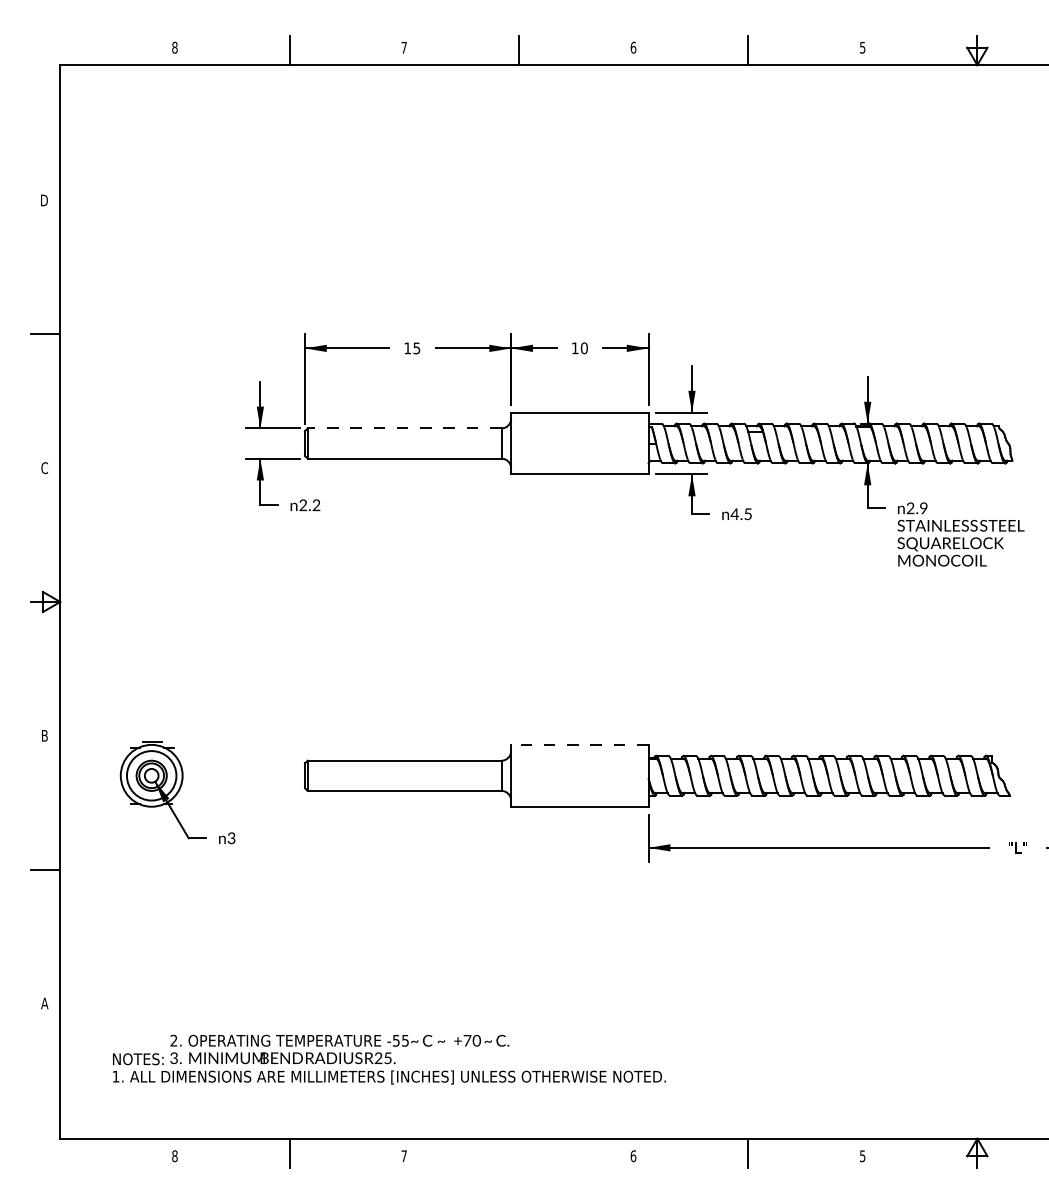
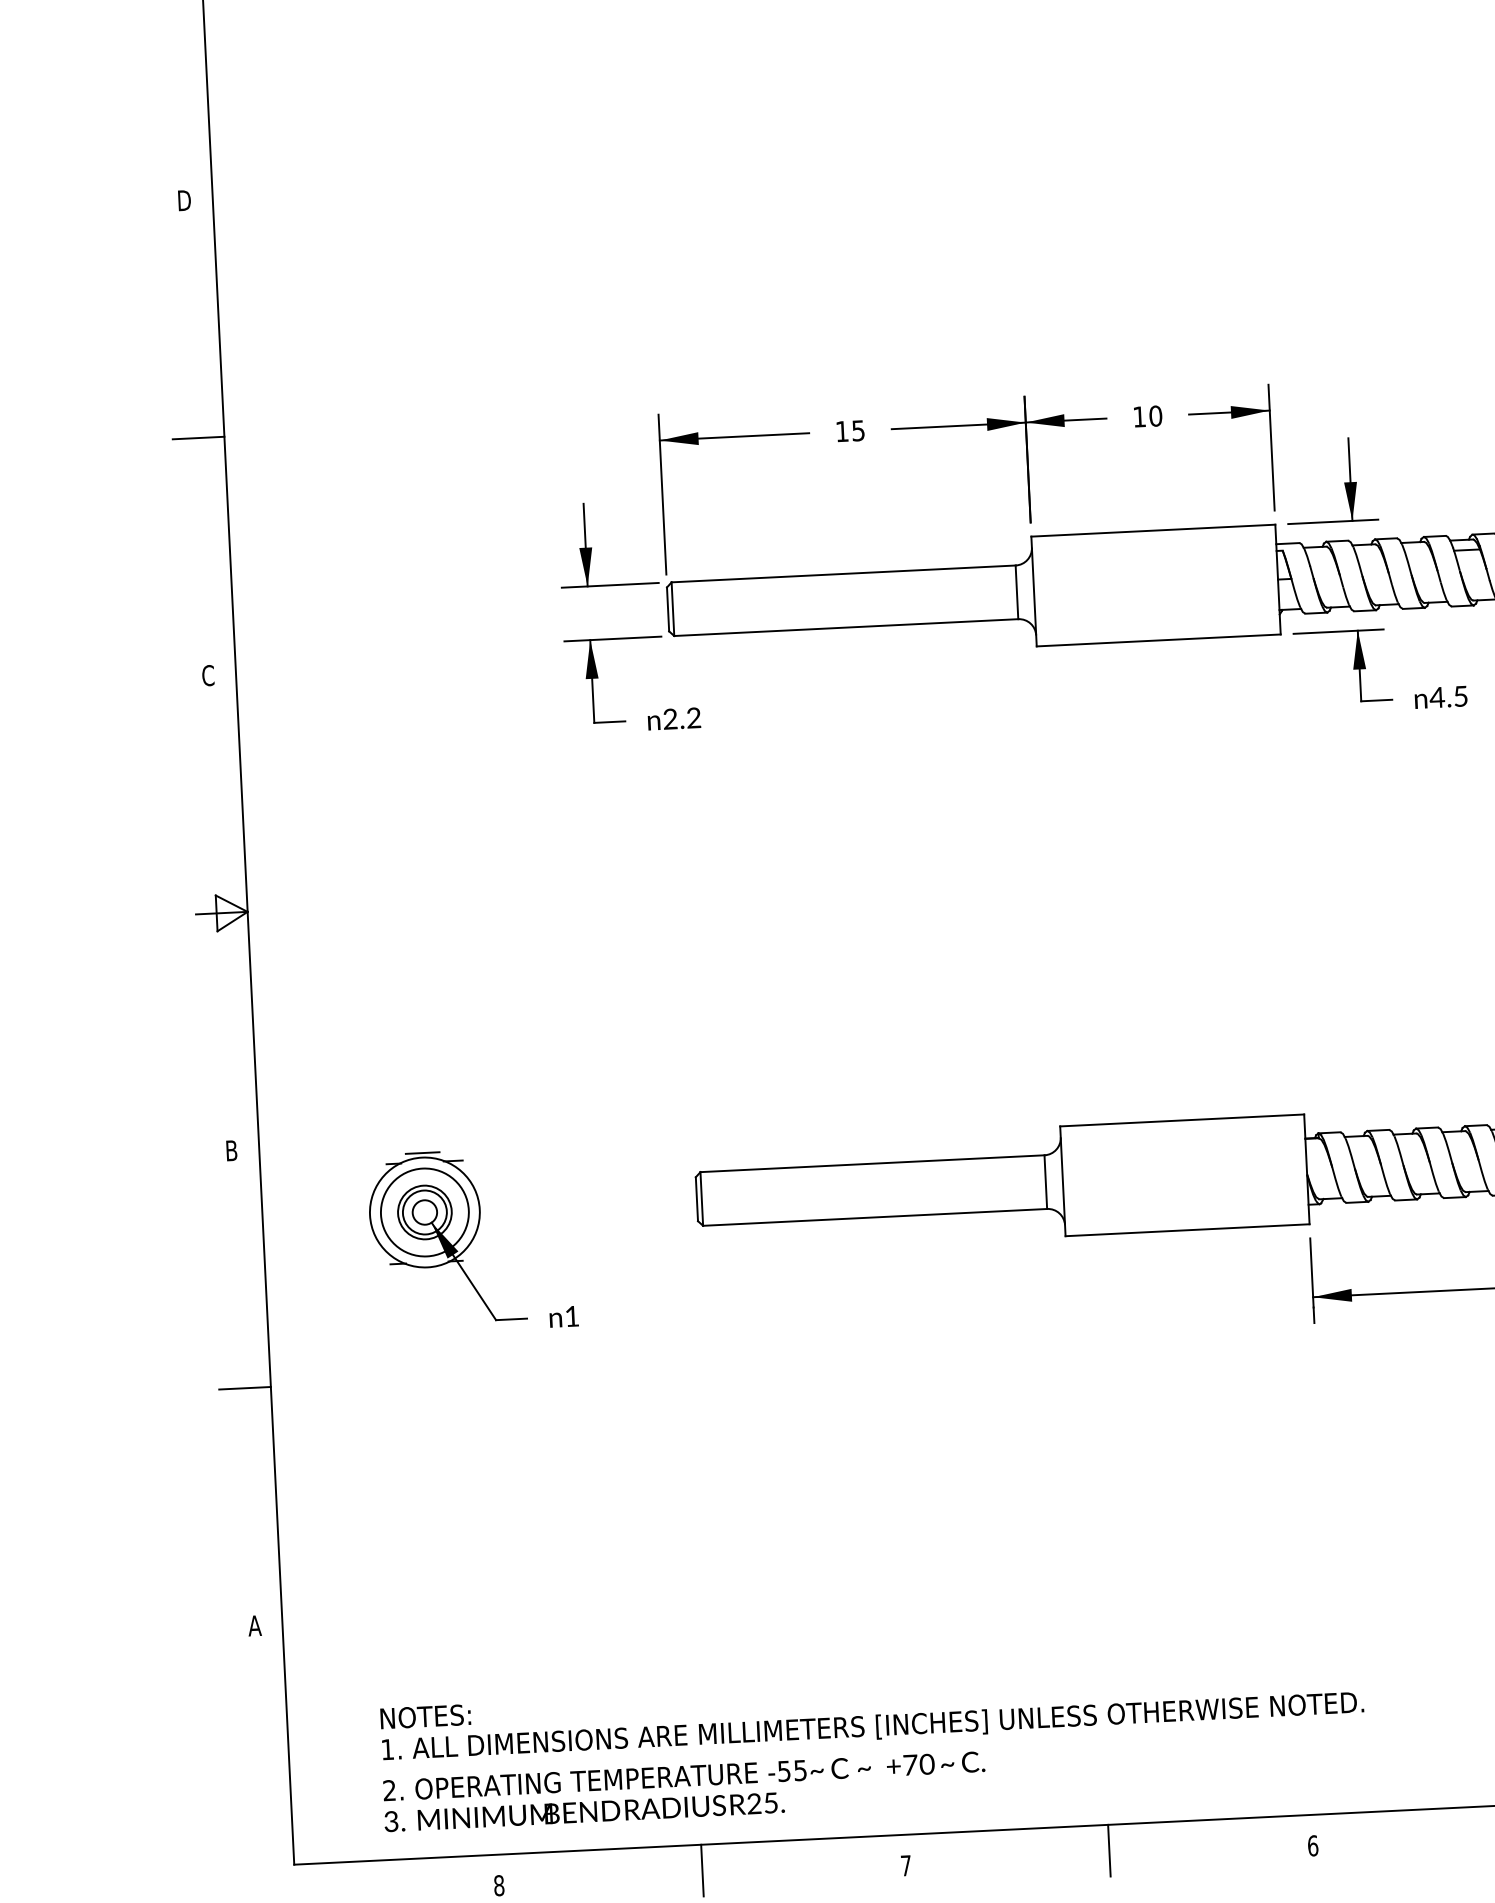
line: (404, 428) -> (843, 574), dashed -> solid
line: (579, 744) -> (1181, 1119), dashed -> solid
text: (231, 838) -> (571, 1316), 3 -> 1
text: (339, 1049) -> (684, 1791), moved
line: (518, 1152) -> (1108, 1849), added

